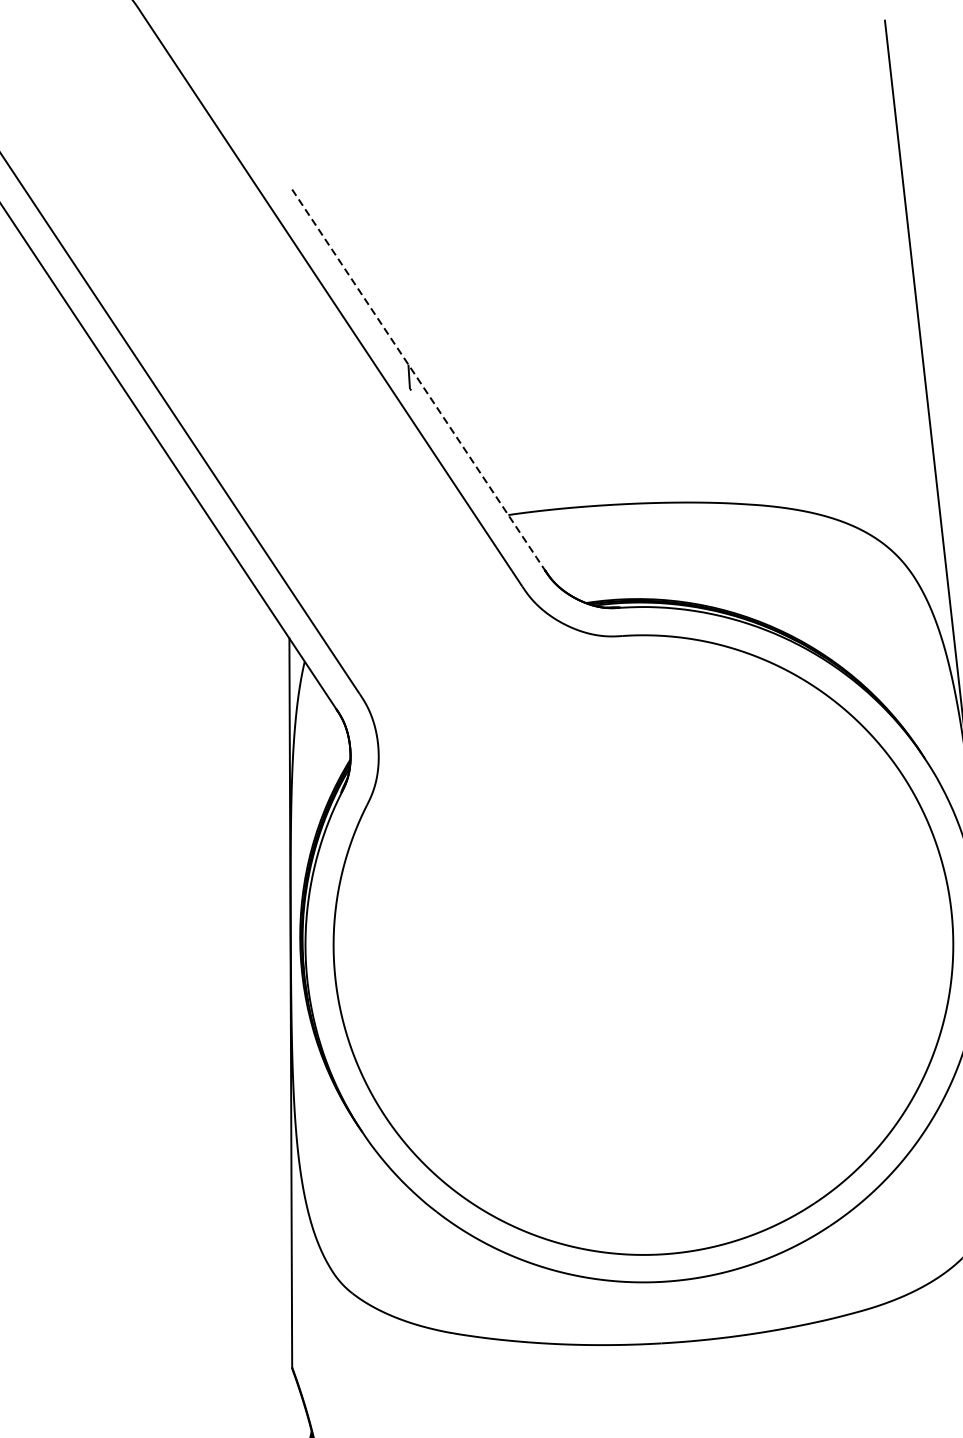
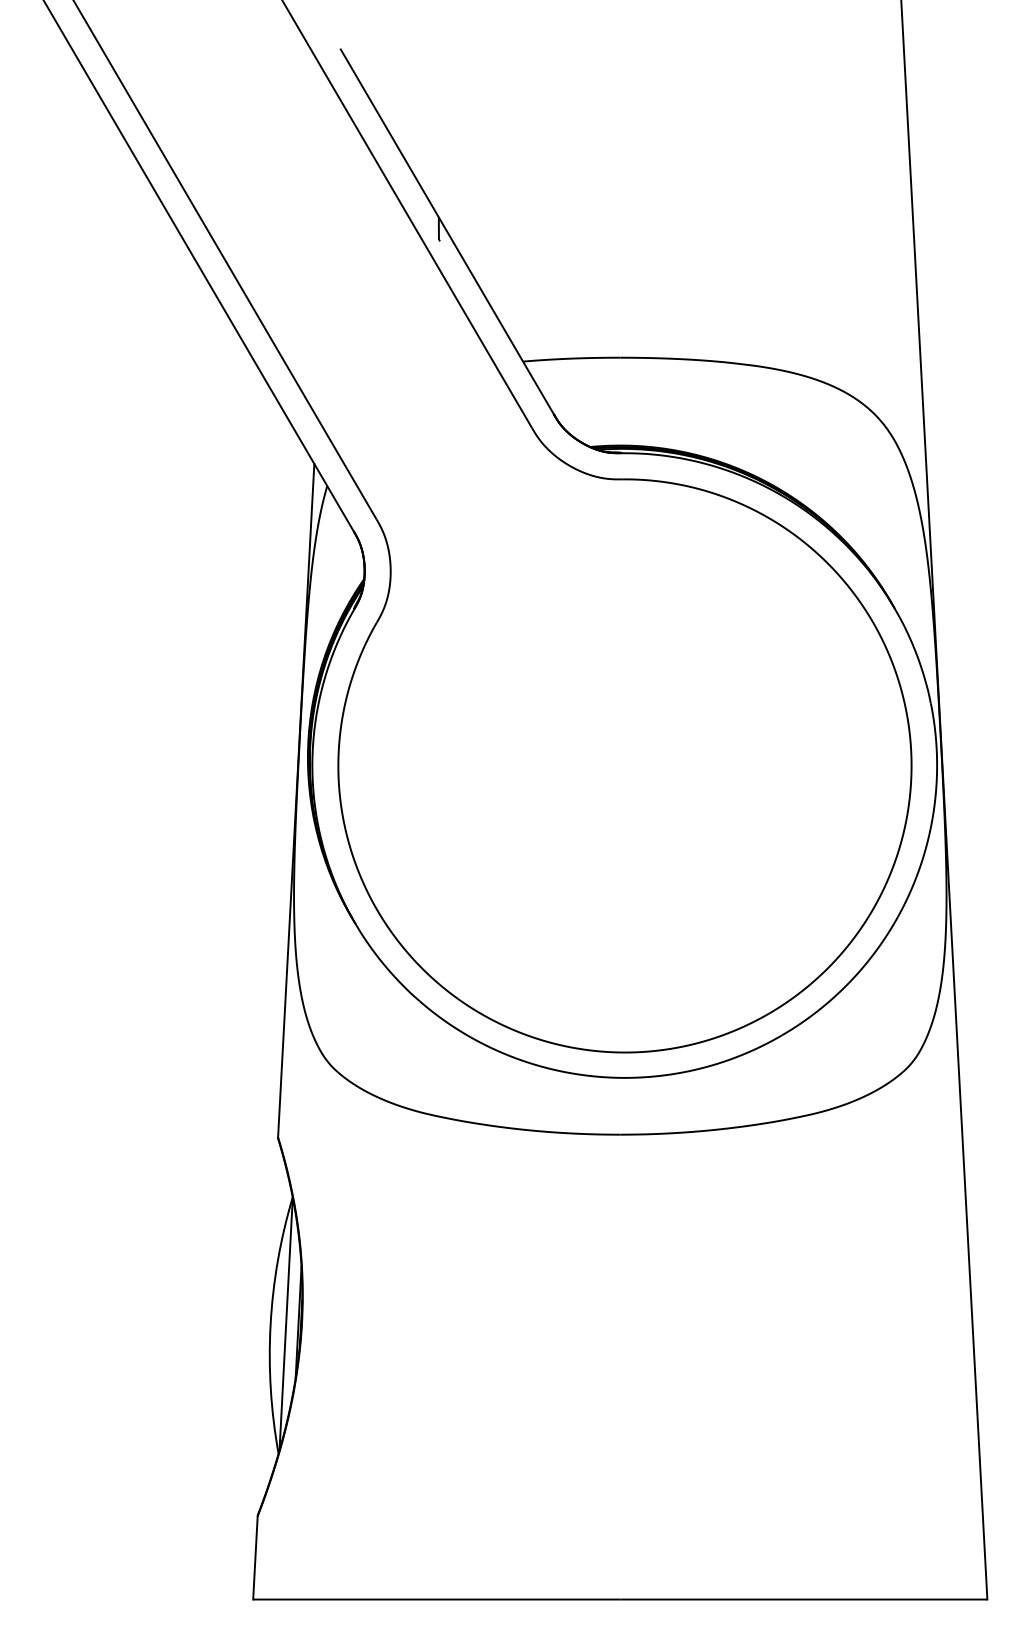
line: (418, 380) -> (447, 232), dashed -> solid

